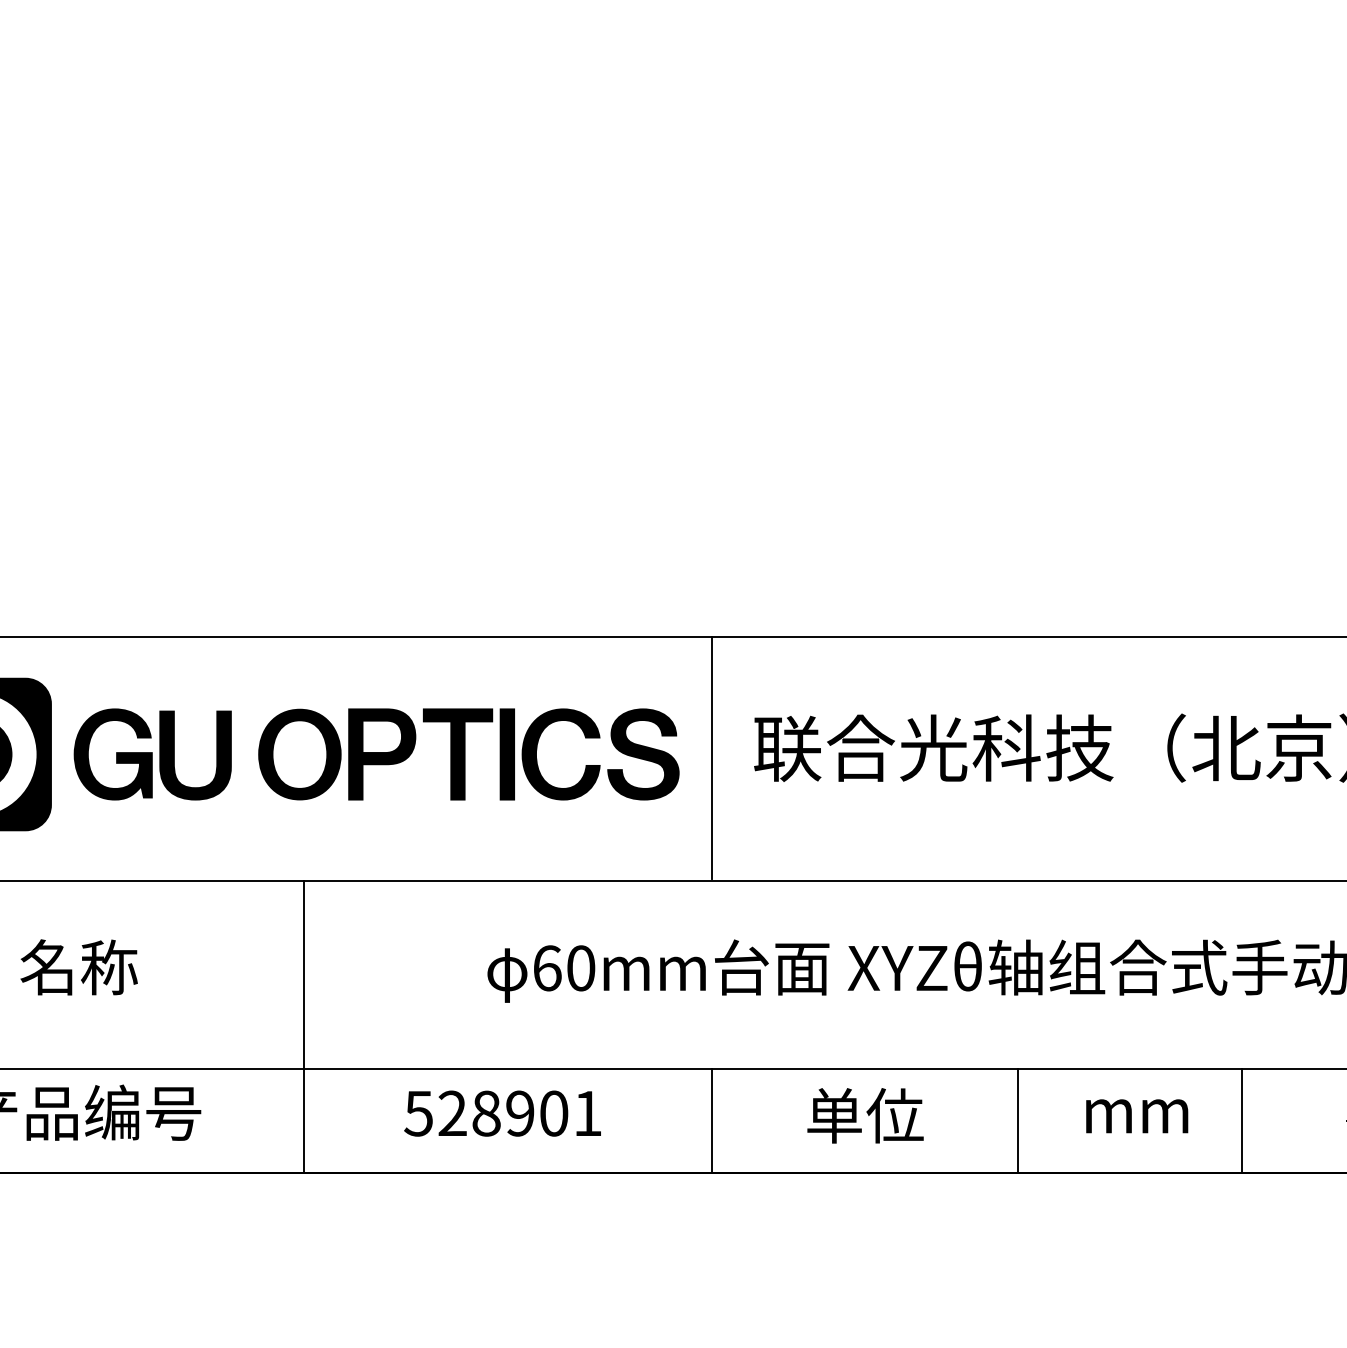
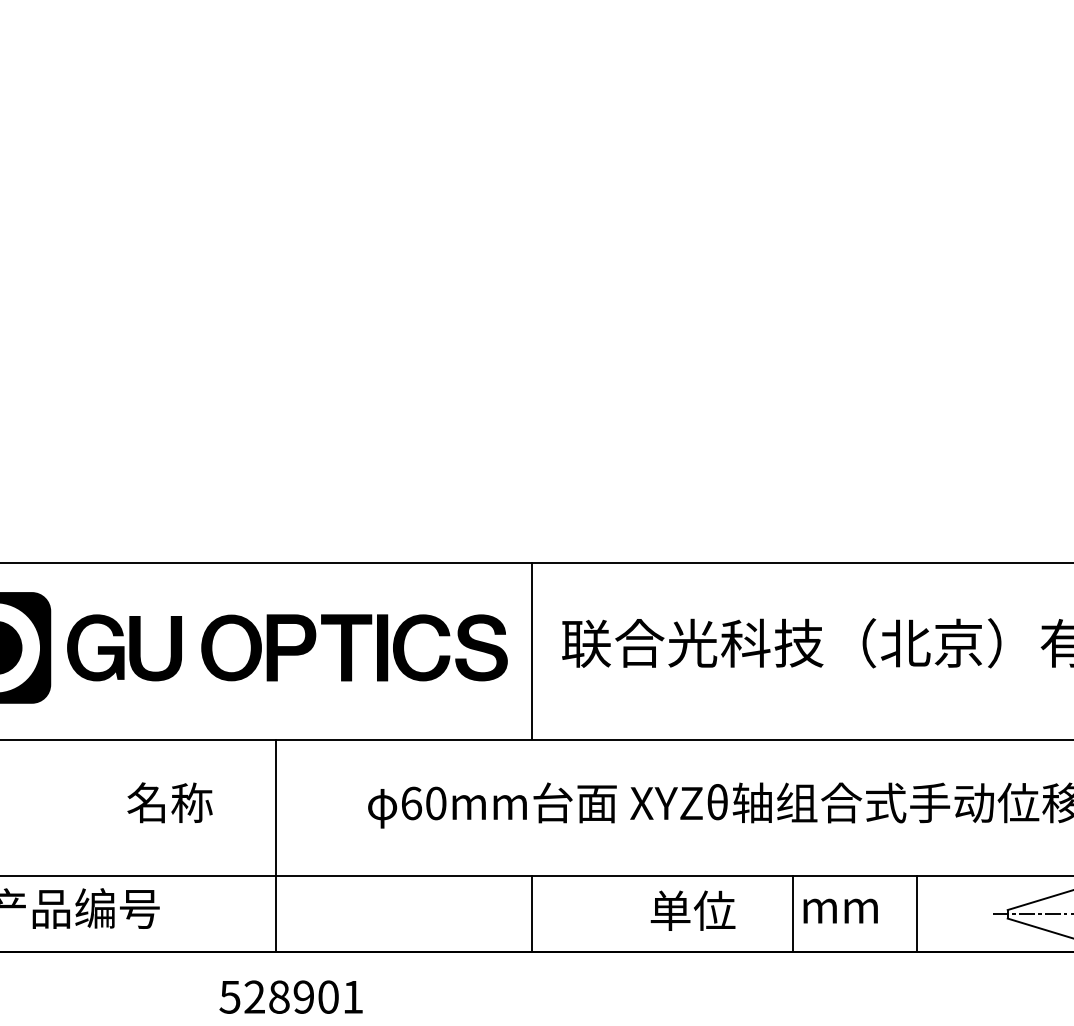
text: (78, 966) -> (169, 802), moved
line: (303, 1027) -> (276, 846), moved
text: (501, 1112) -> (290, 996), moved
text: (864, 1115) -> (692, 910), moved
line: (1017, 1120) -> (792, 914), moved

